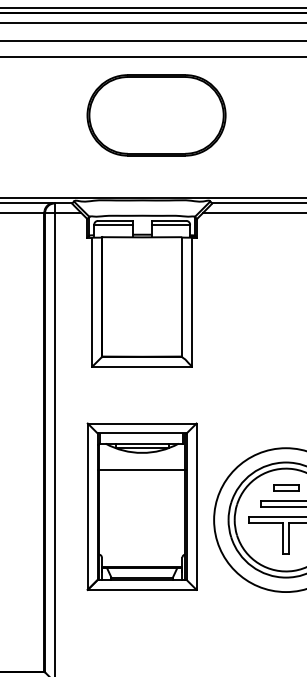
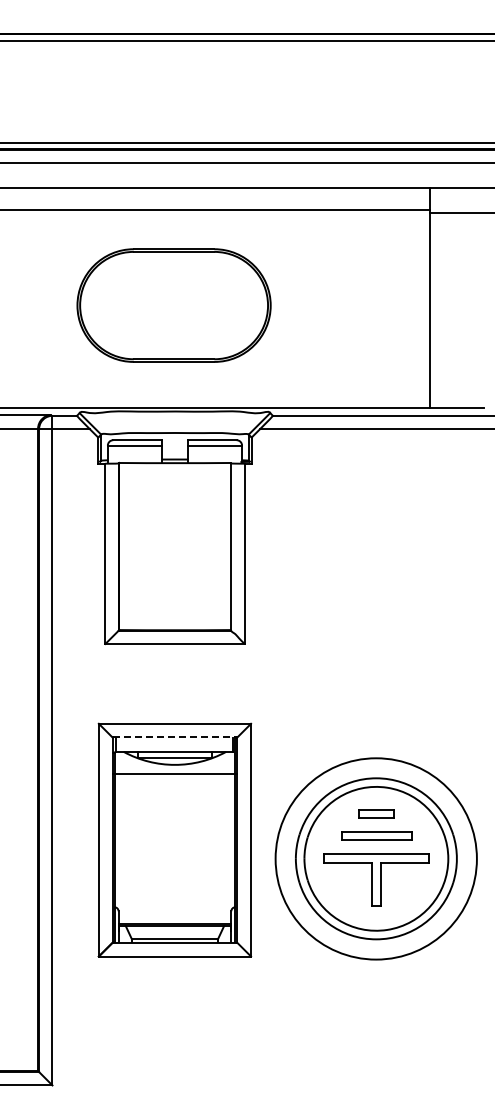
part: (156, 115) -> (173, 305), moved
line: (142, 433) -> (175, 737), solid -> dashed
line: (141, 470) -> (174, 774), moved

